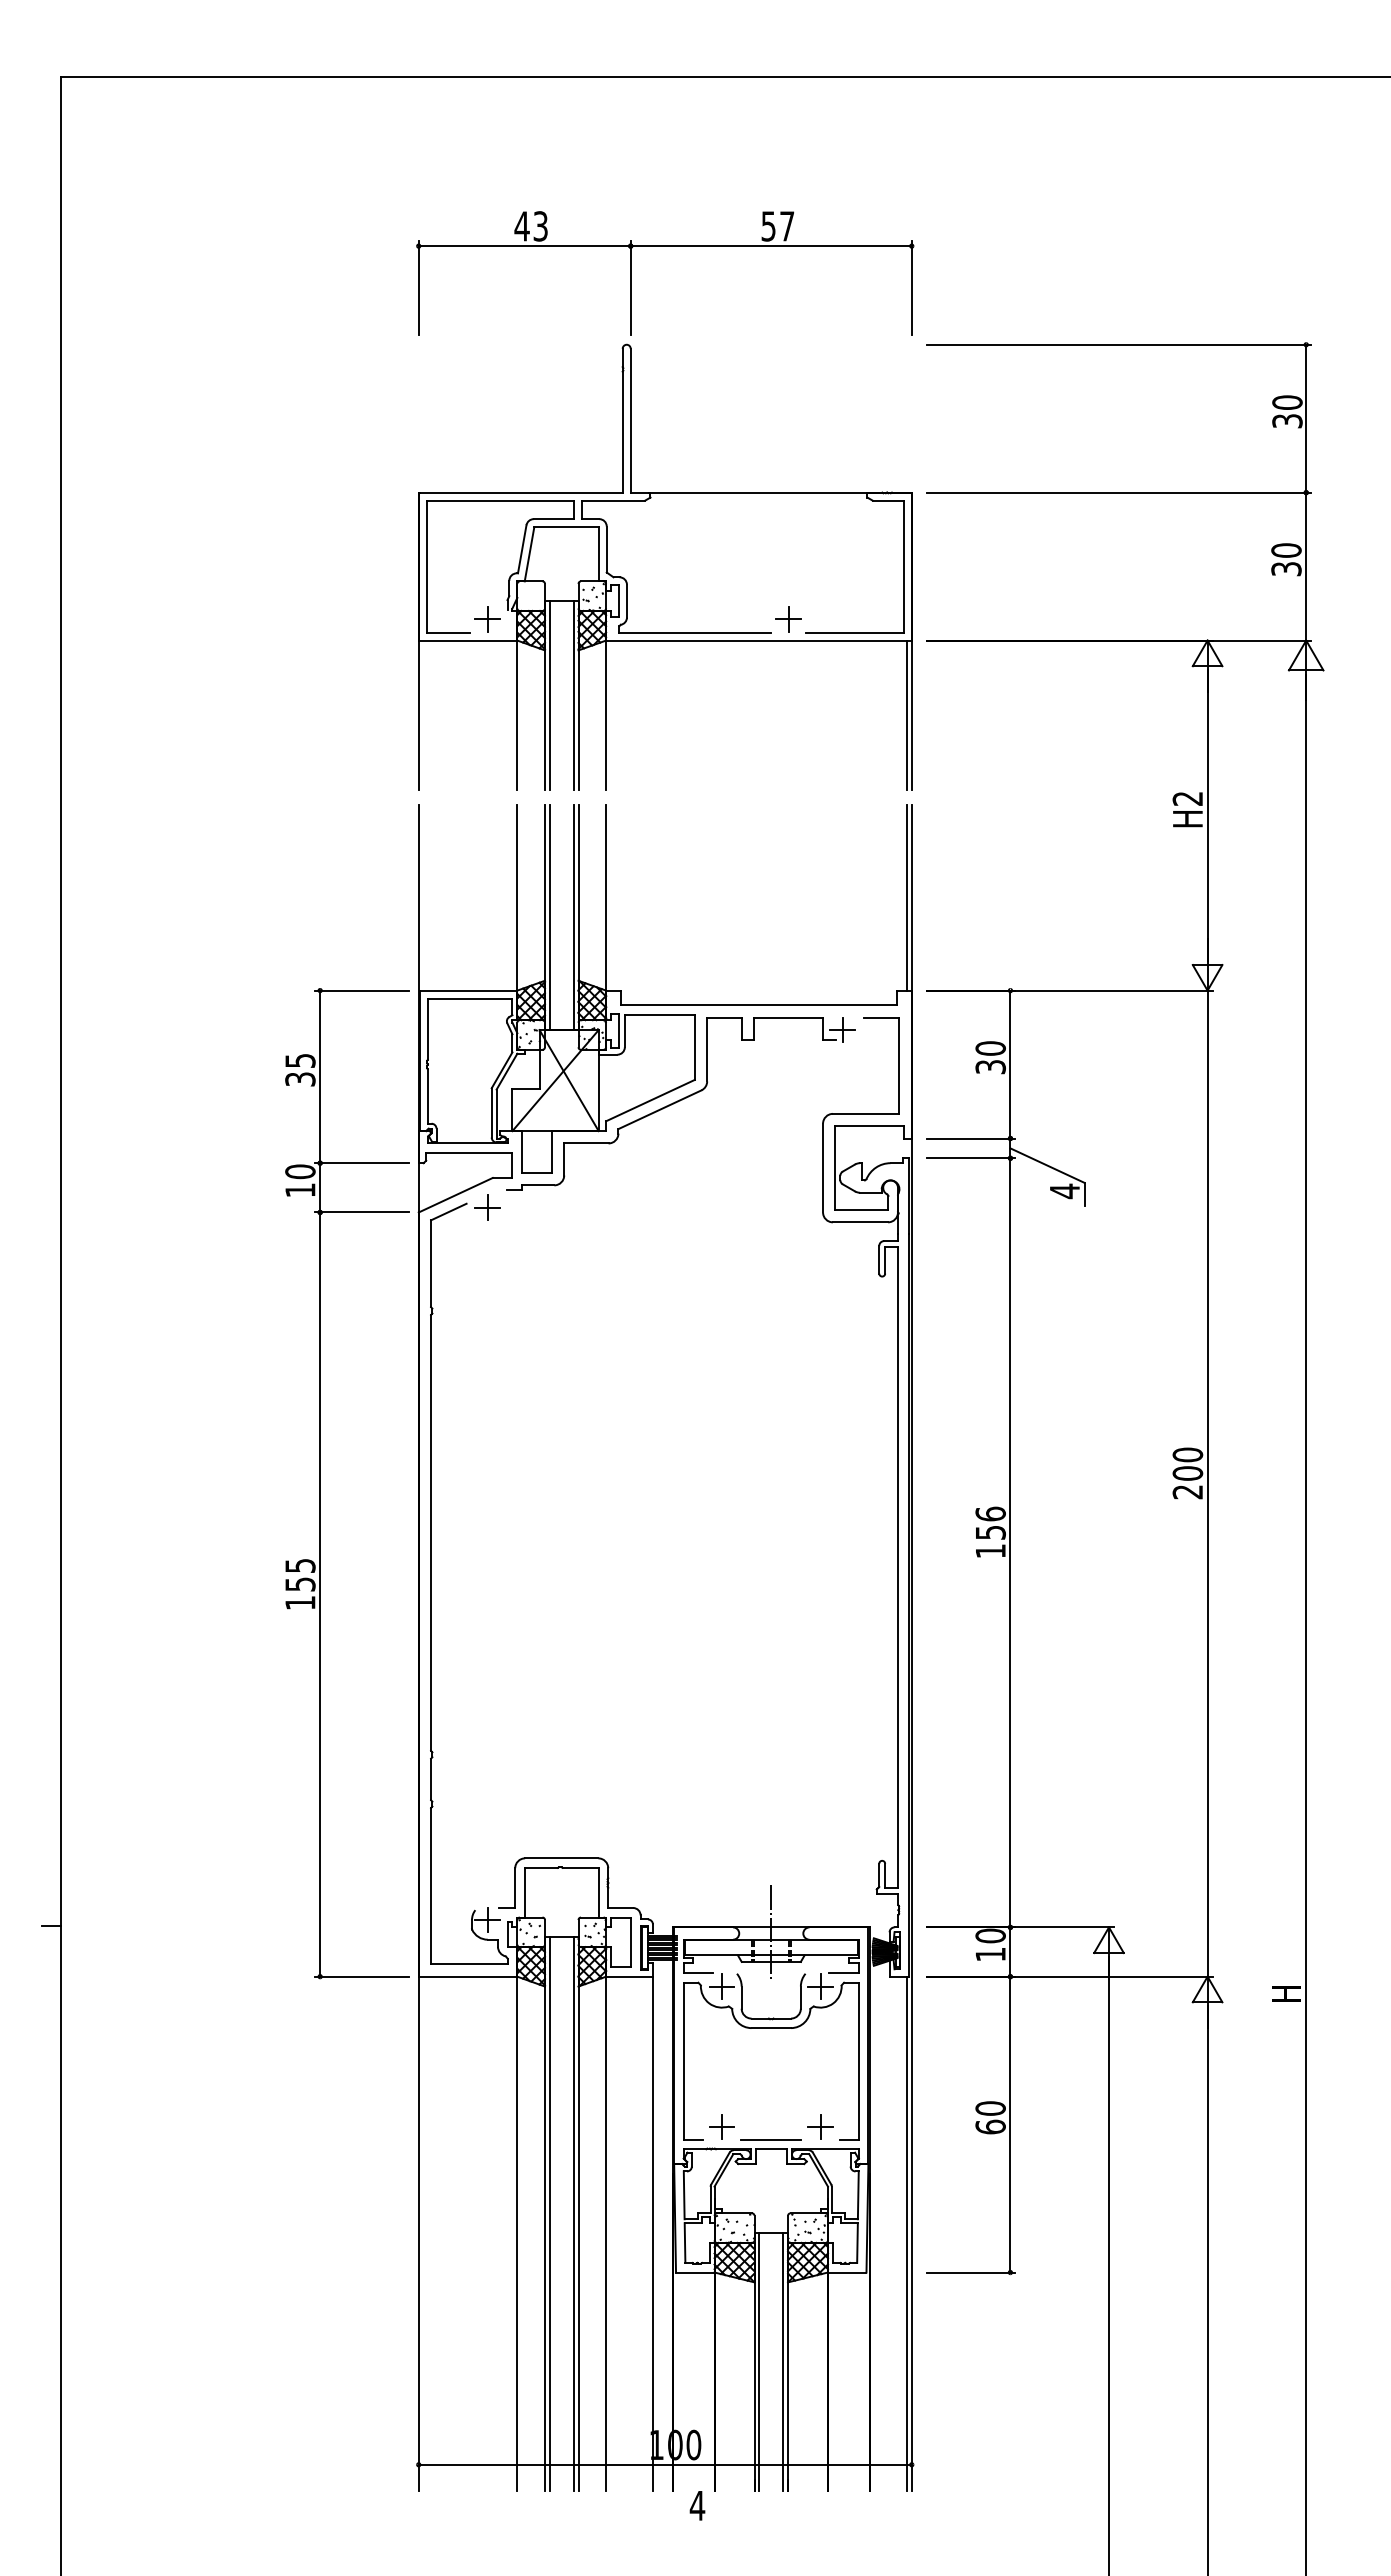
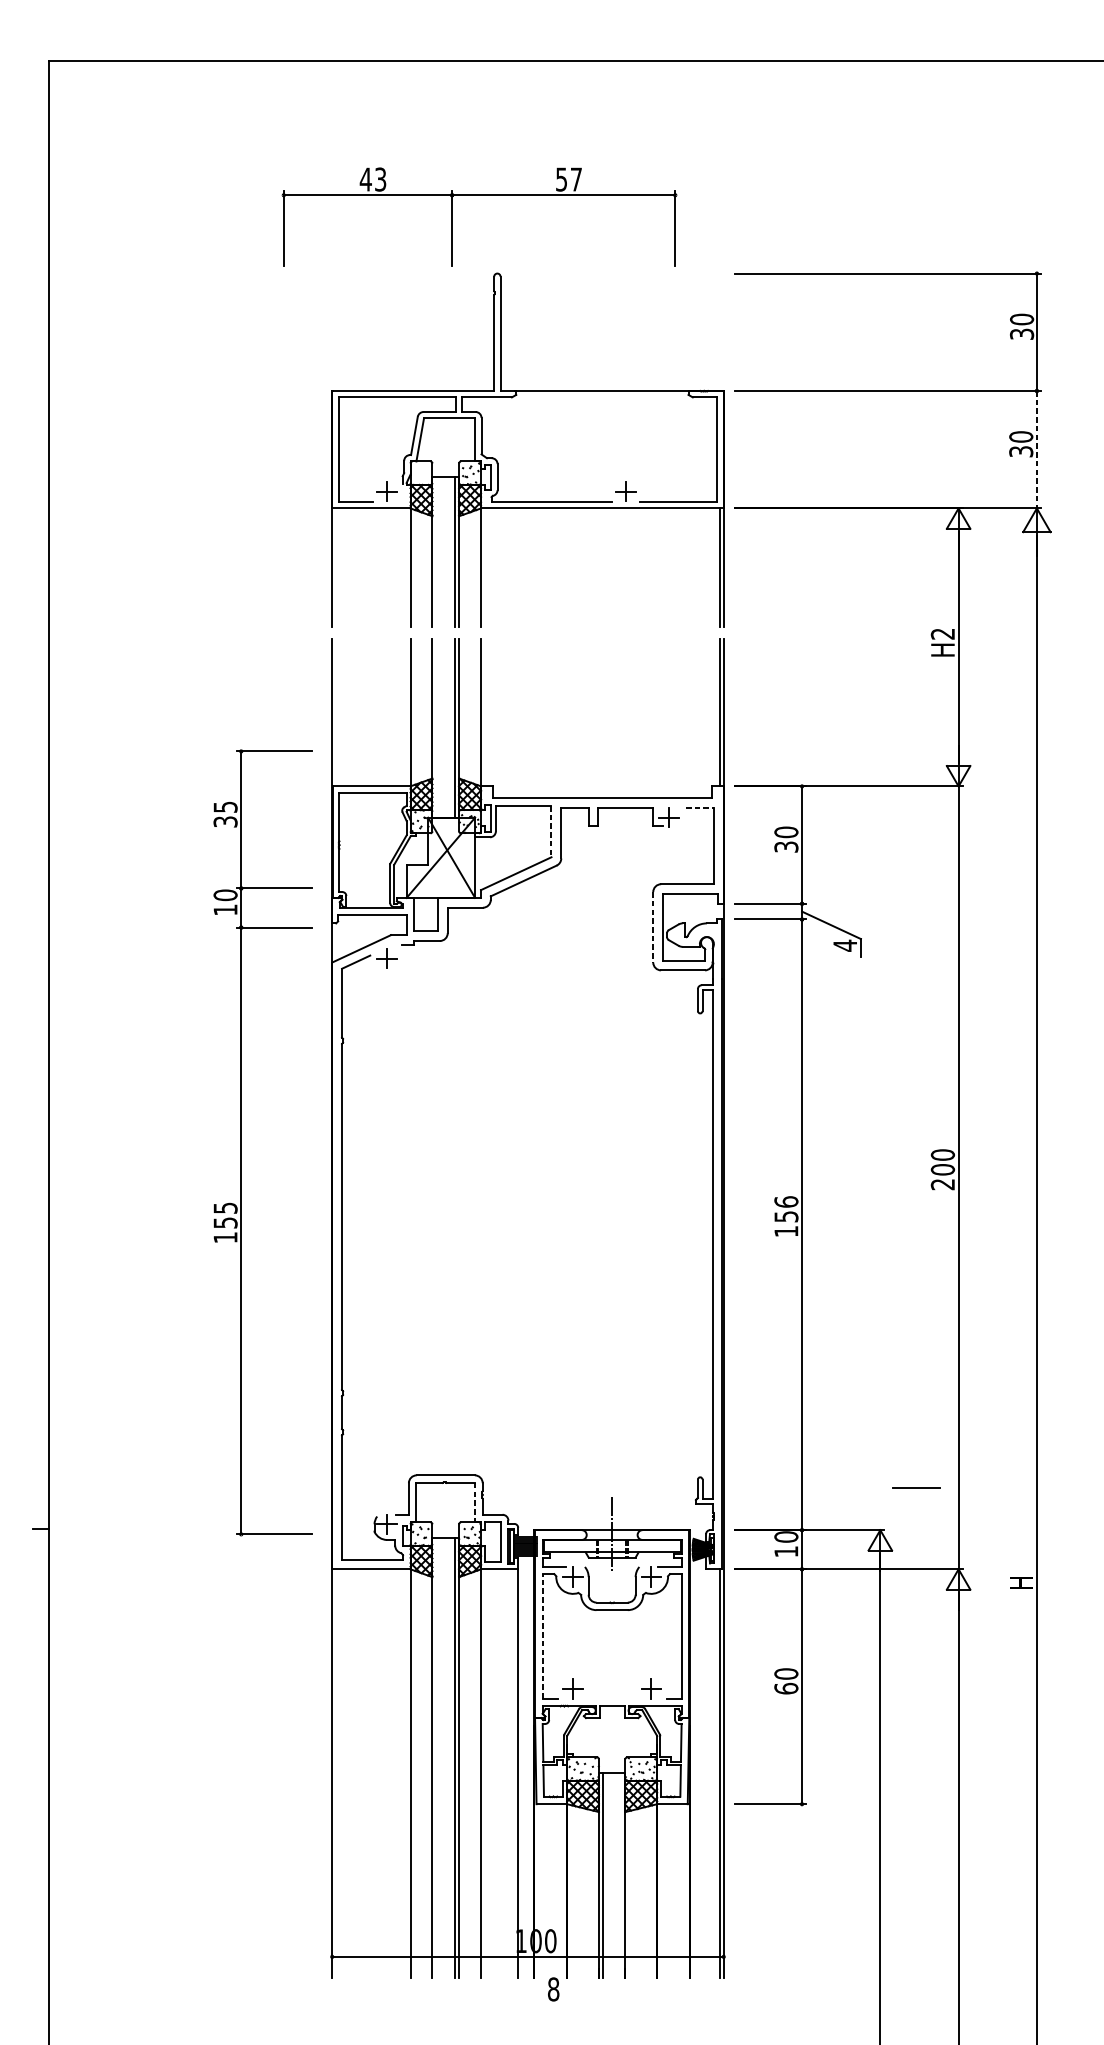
part: (665, 246) -> (479, 195), moved
line: (1306, 566) -> (1037, 449), solid -> dashed
line: (549, 695) -> (436, 552), removed
line: (549, 917) -> (436, 728), removed
line: (881, 1017) -> (699, 807), solid -> dashed
line: (694, 1048) -> (551, 832), solid -> dashed
line: (823, 1168) -> (653, 927), solid -> dashed
part: (320, 1483) -> (241, 1142), moved
line: (598, 1892) -> (474, 1502), solid -> dashed
line: (683, 2060) -> (542, 1635), solid -> dashed
line: (770, 2139) -> (915, 1487), moved
line: (549, 2214) -> (436, 1758), removed
line: (783, 2362) -> (621, 1875), removed
text: (697, 2505) -> (553, 1989), 4 -> 8

